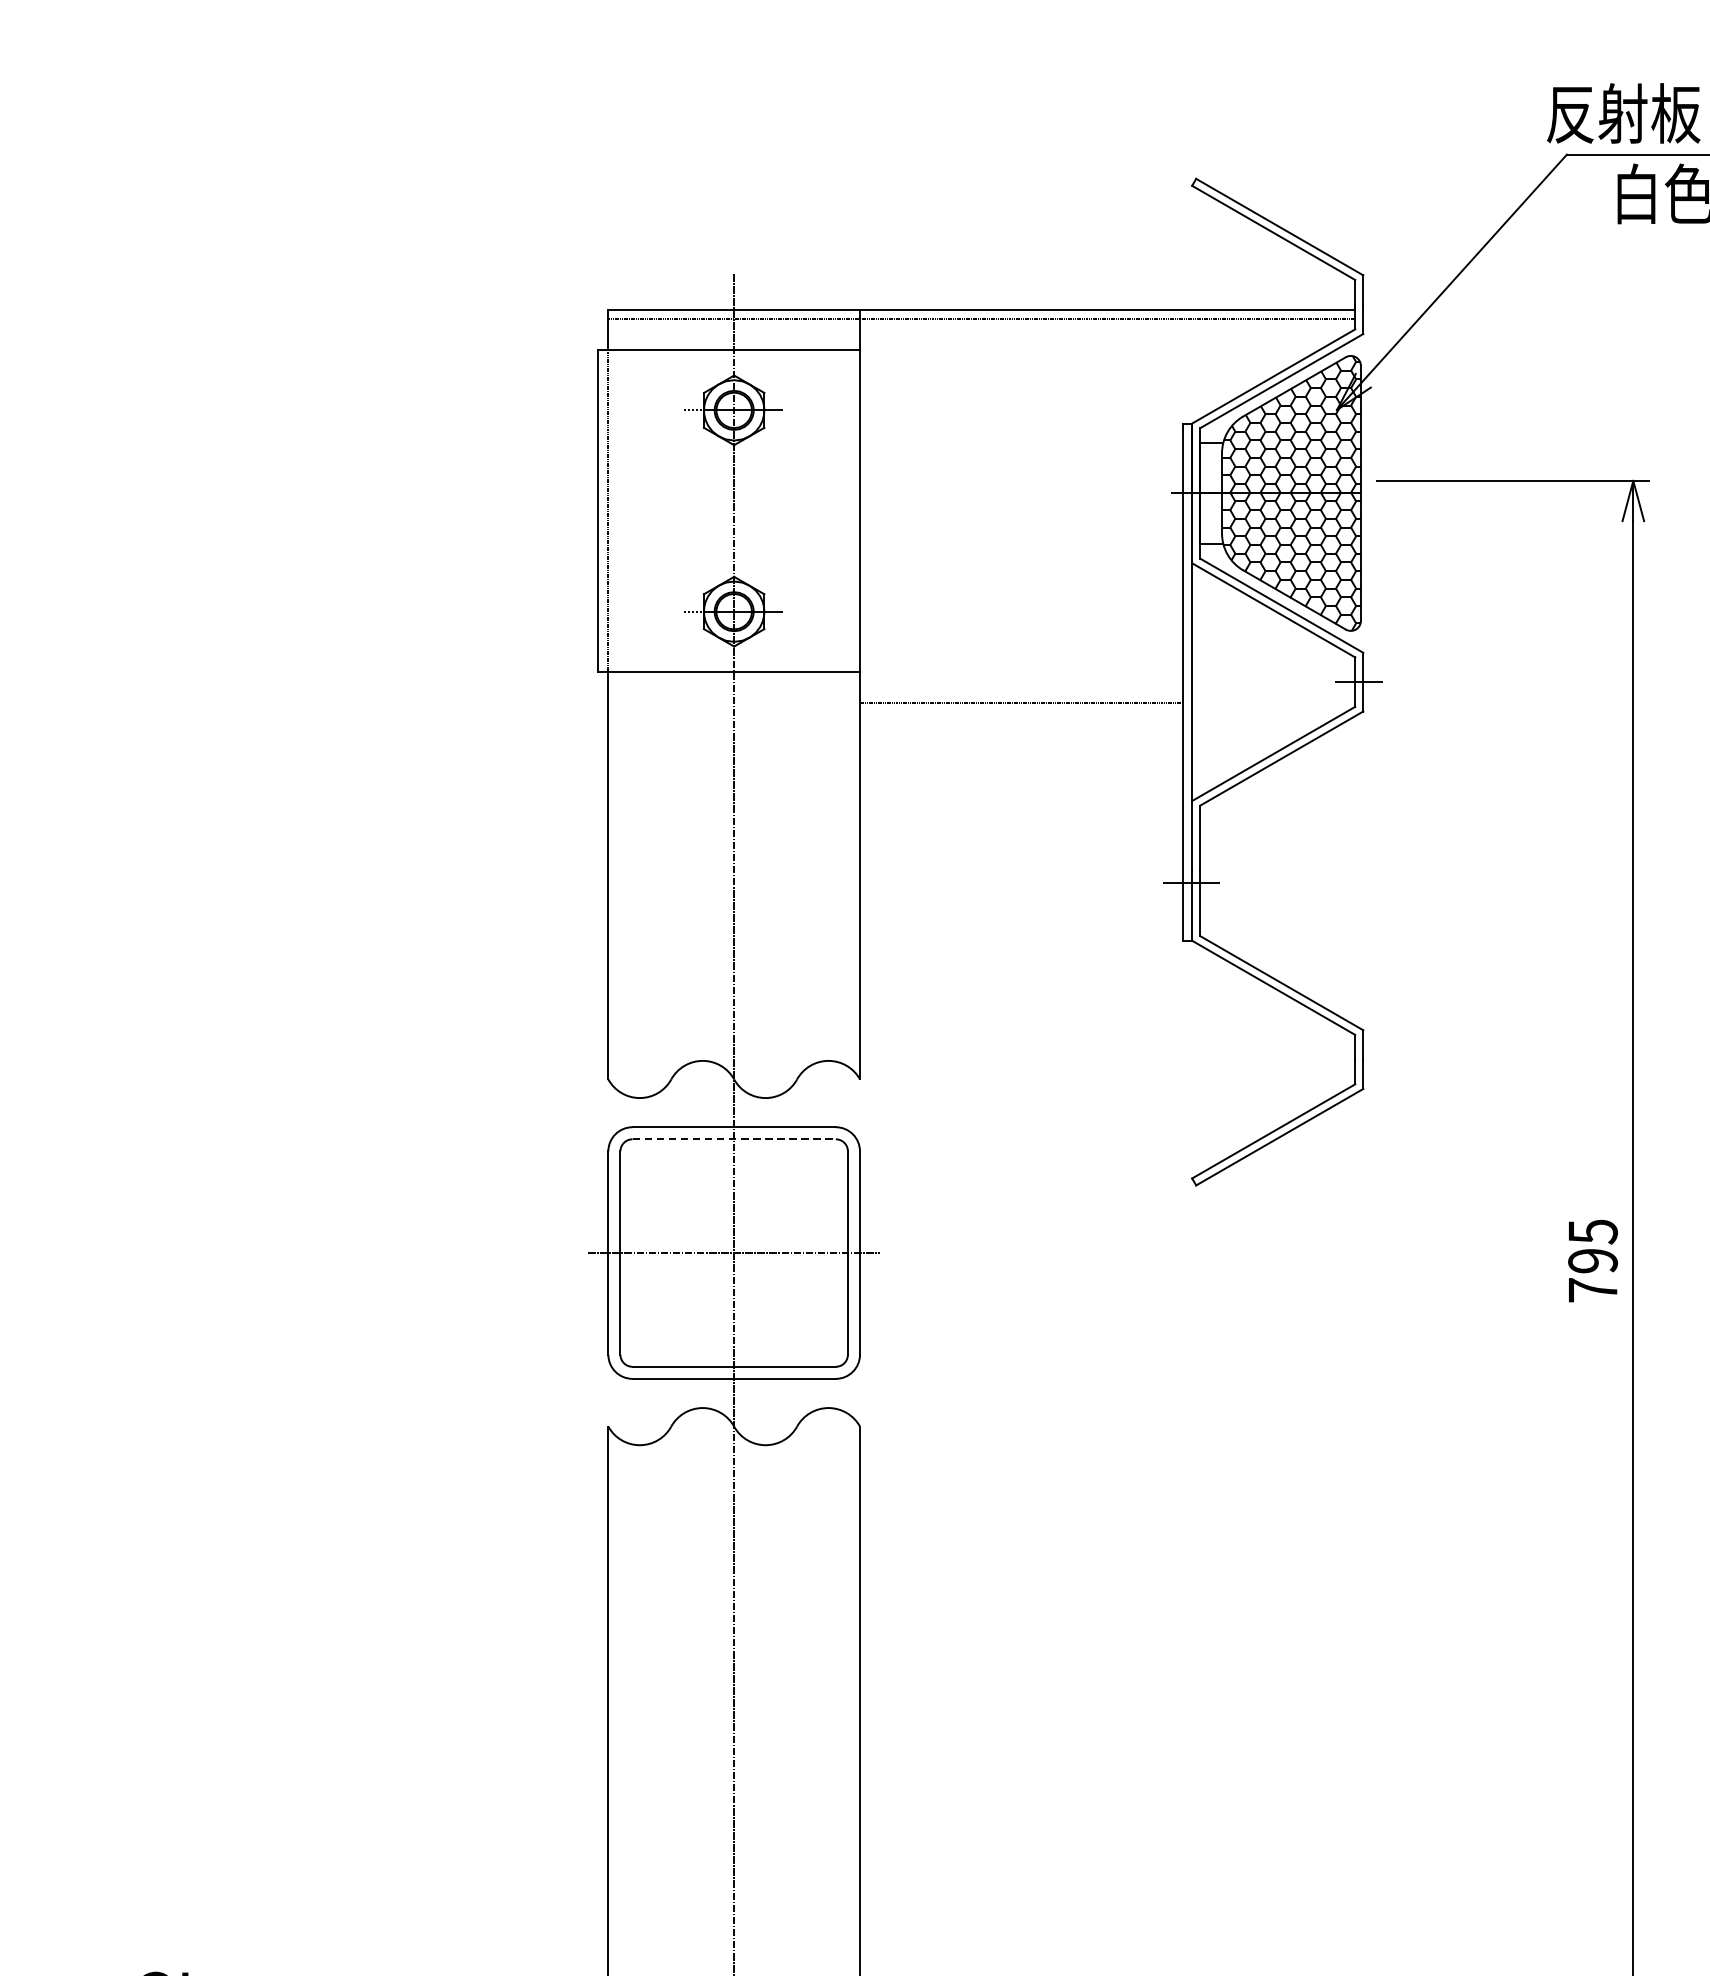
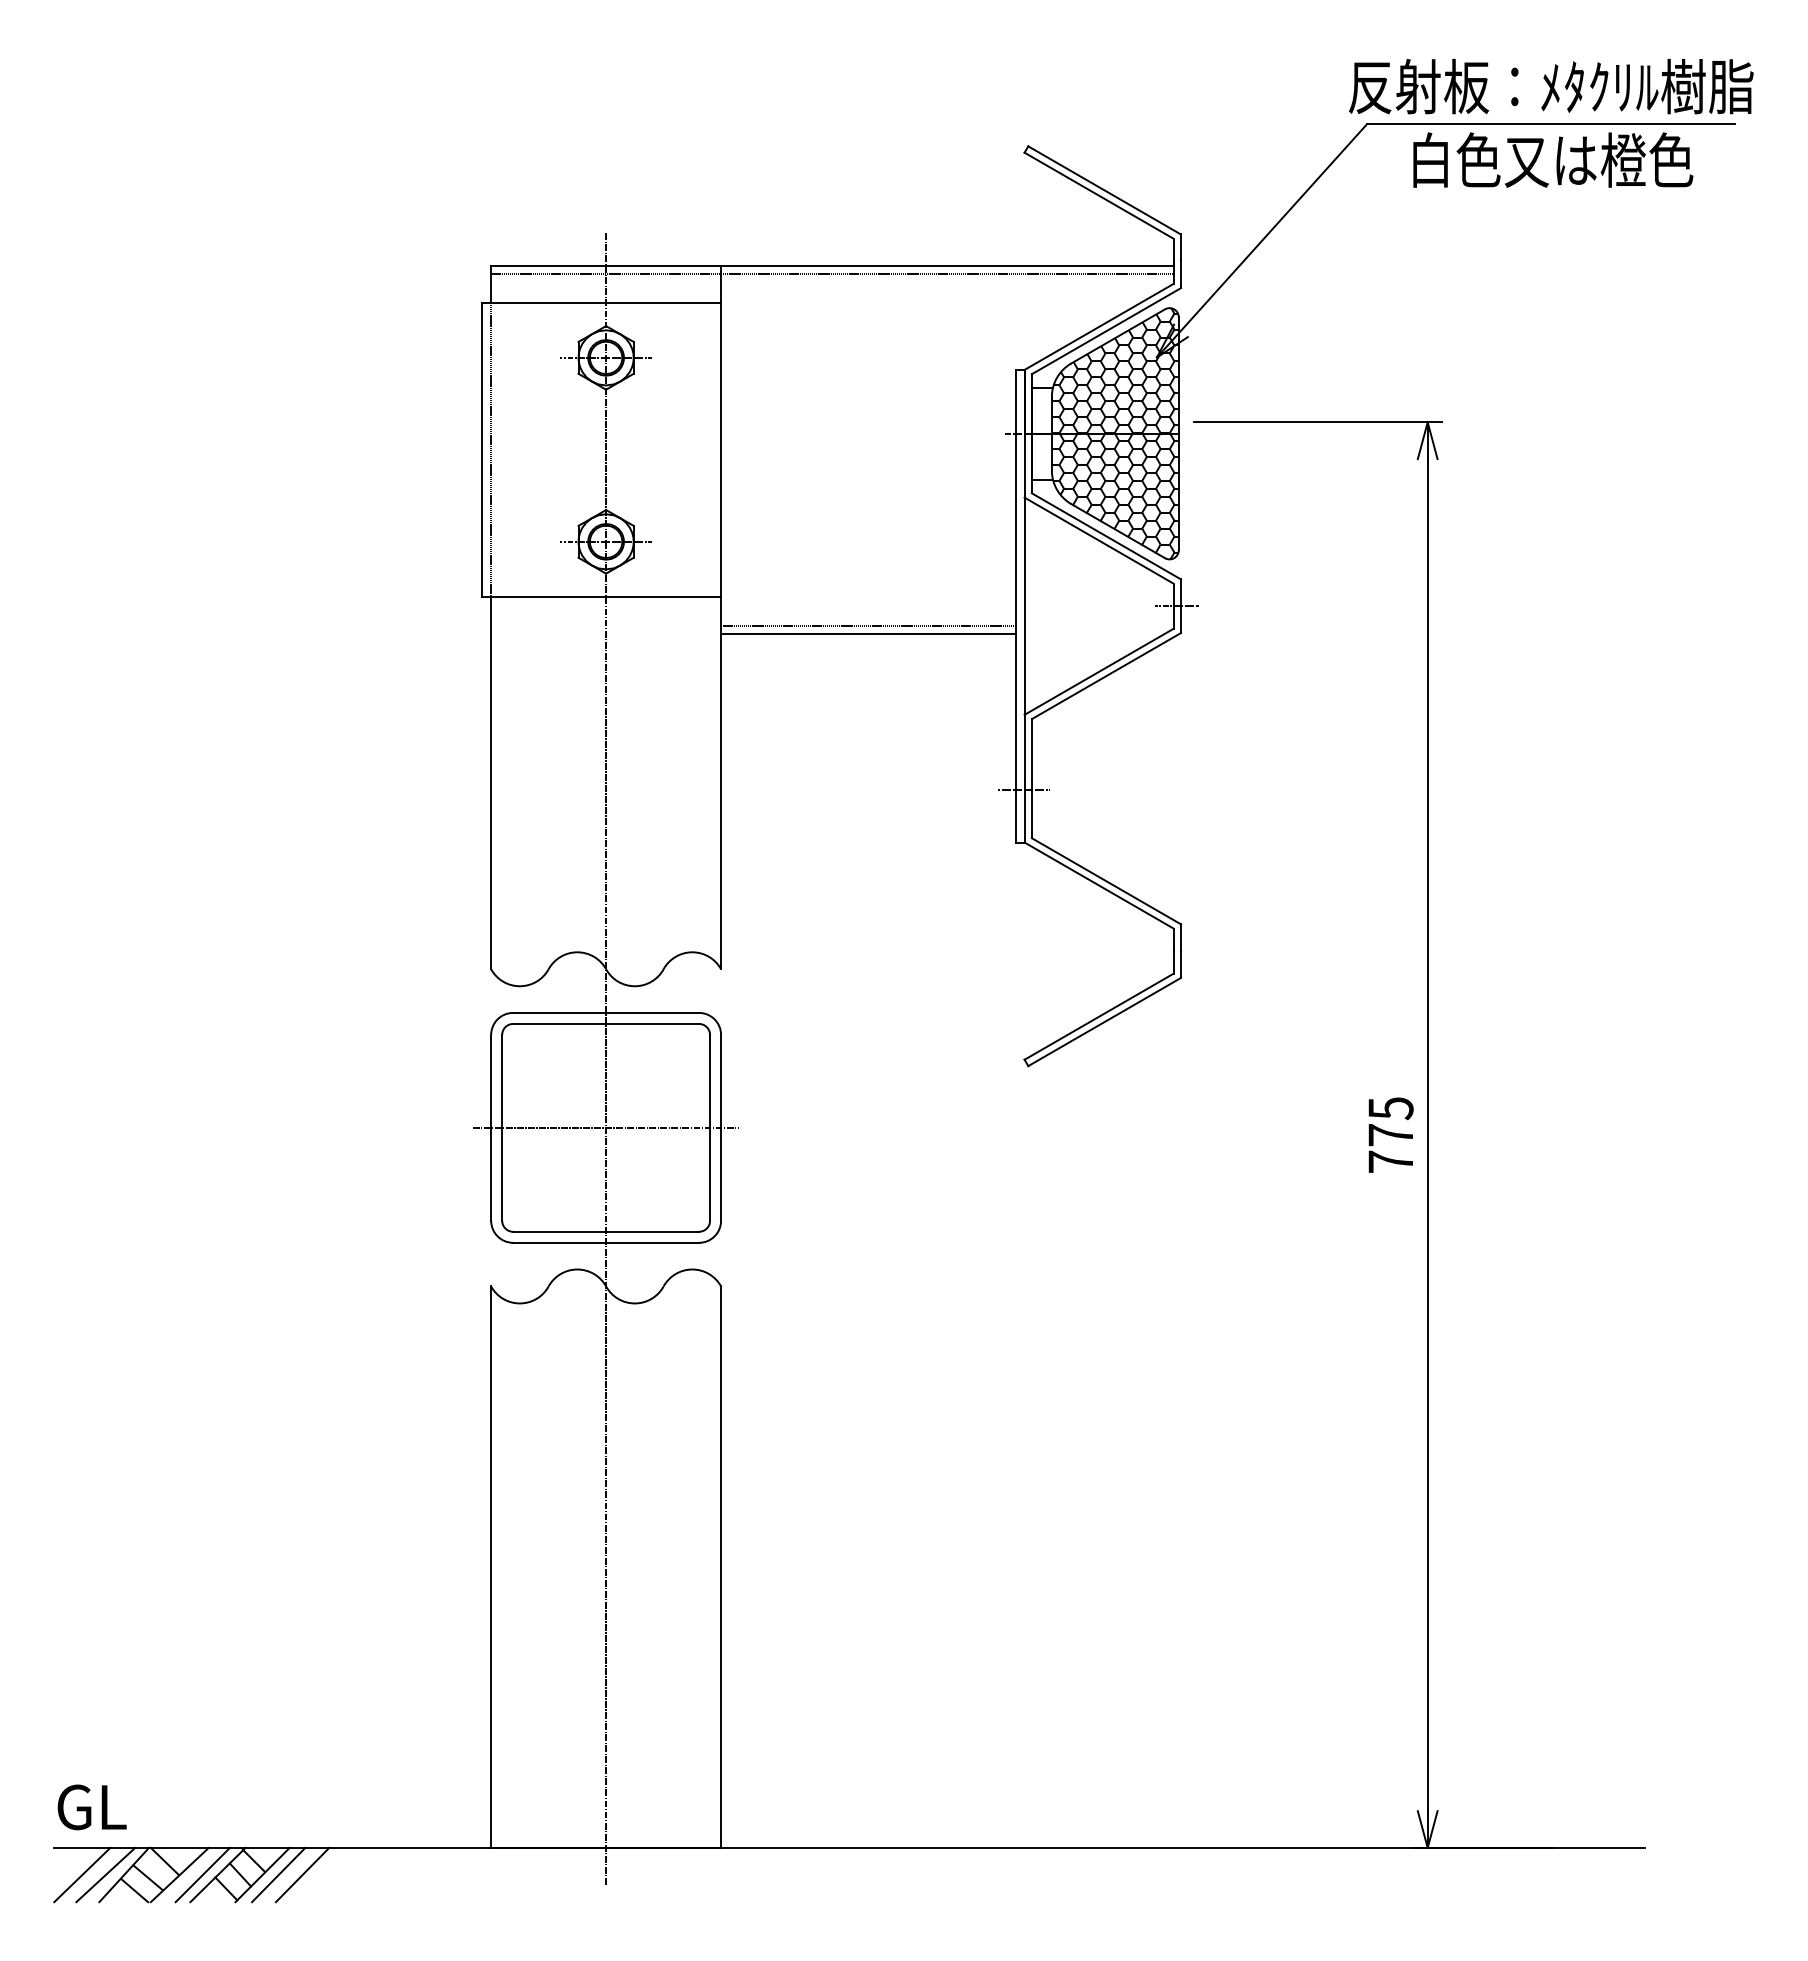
line: (1021, 712) -> (868, 633), added
line: (734, 1138) -> (606, 1023), dashed -> solid
text: (1592, 1261) -> (1390, 1135), 795 -> 775

